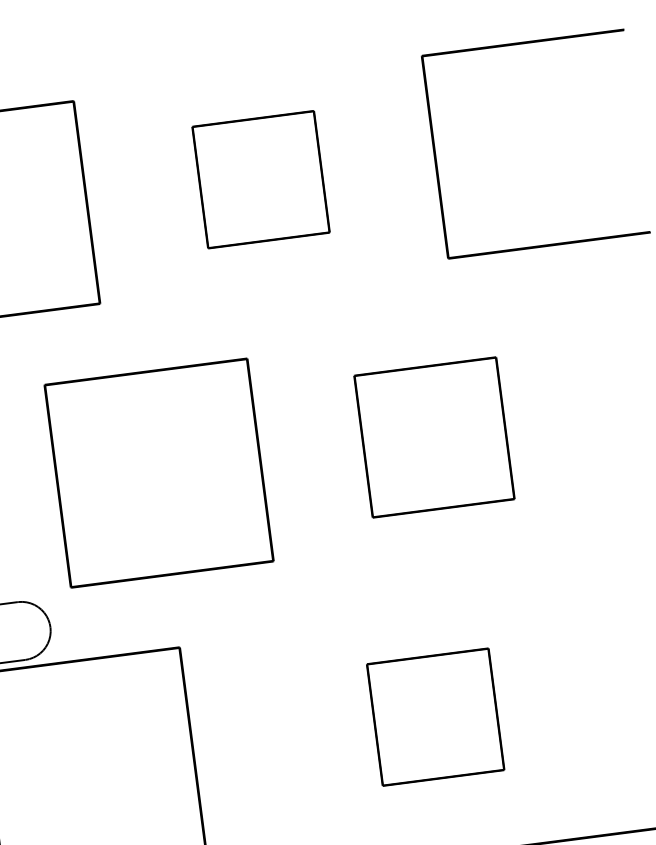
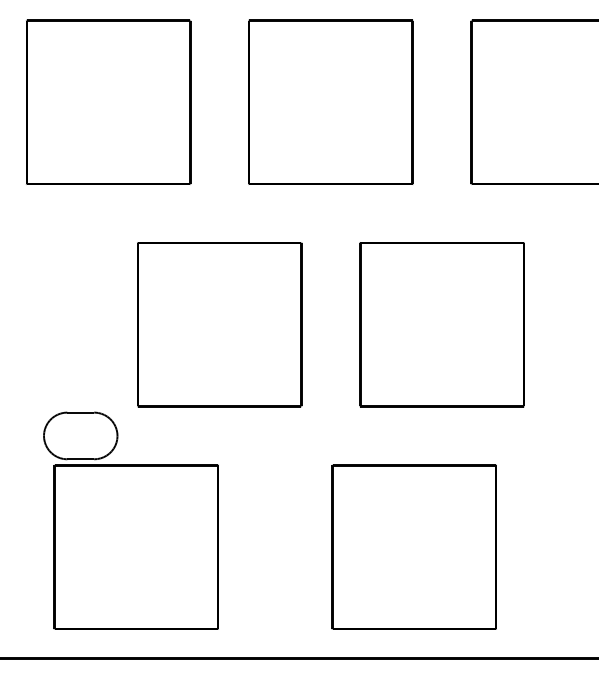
part: (260, 178) -> (330, 101), size x1.67
part: (433, 437) -> (441, 324), size x1.43
part: (434, 716) -> (413, 546), size x1.67

